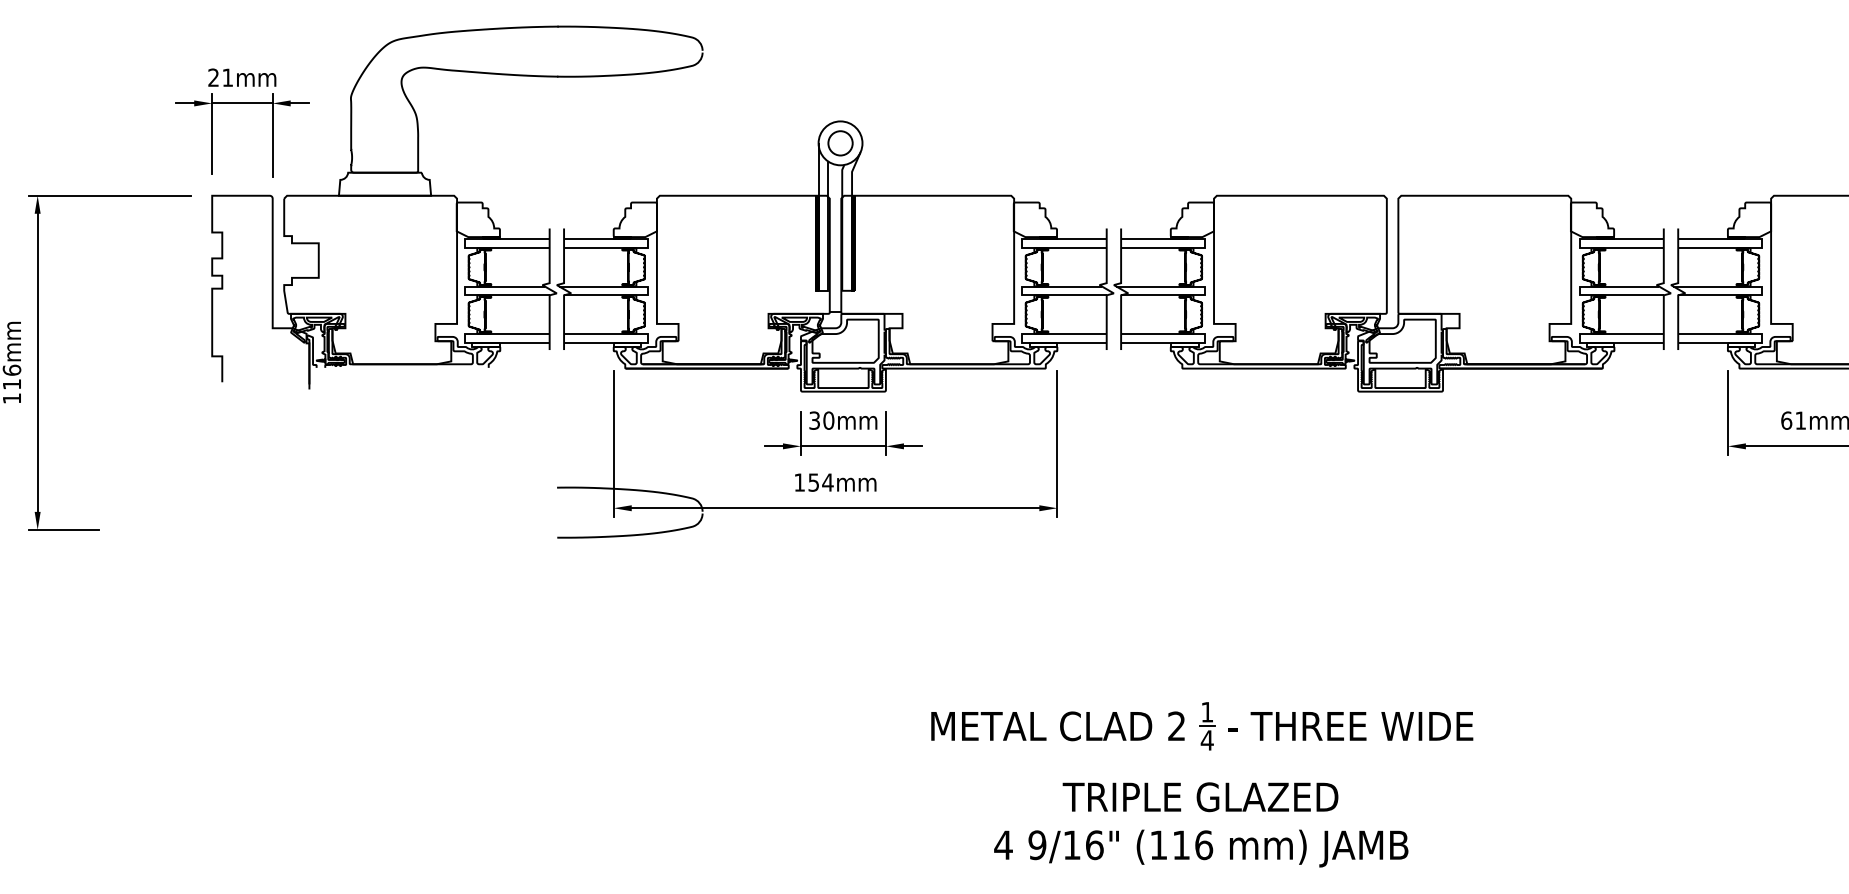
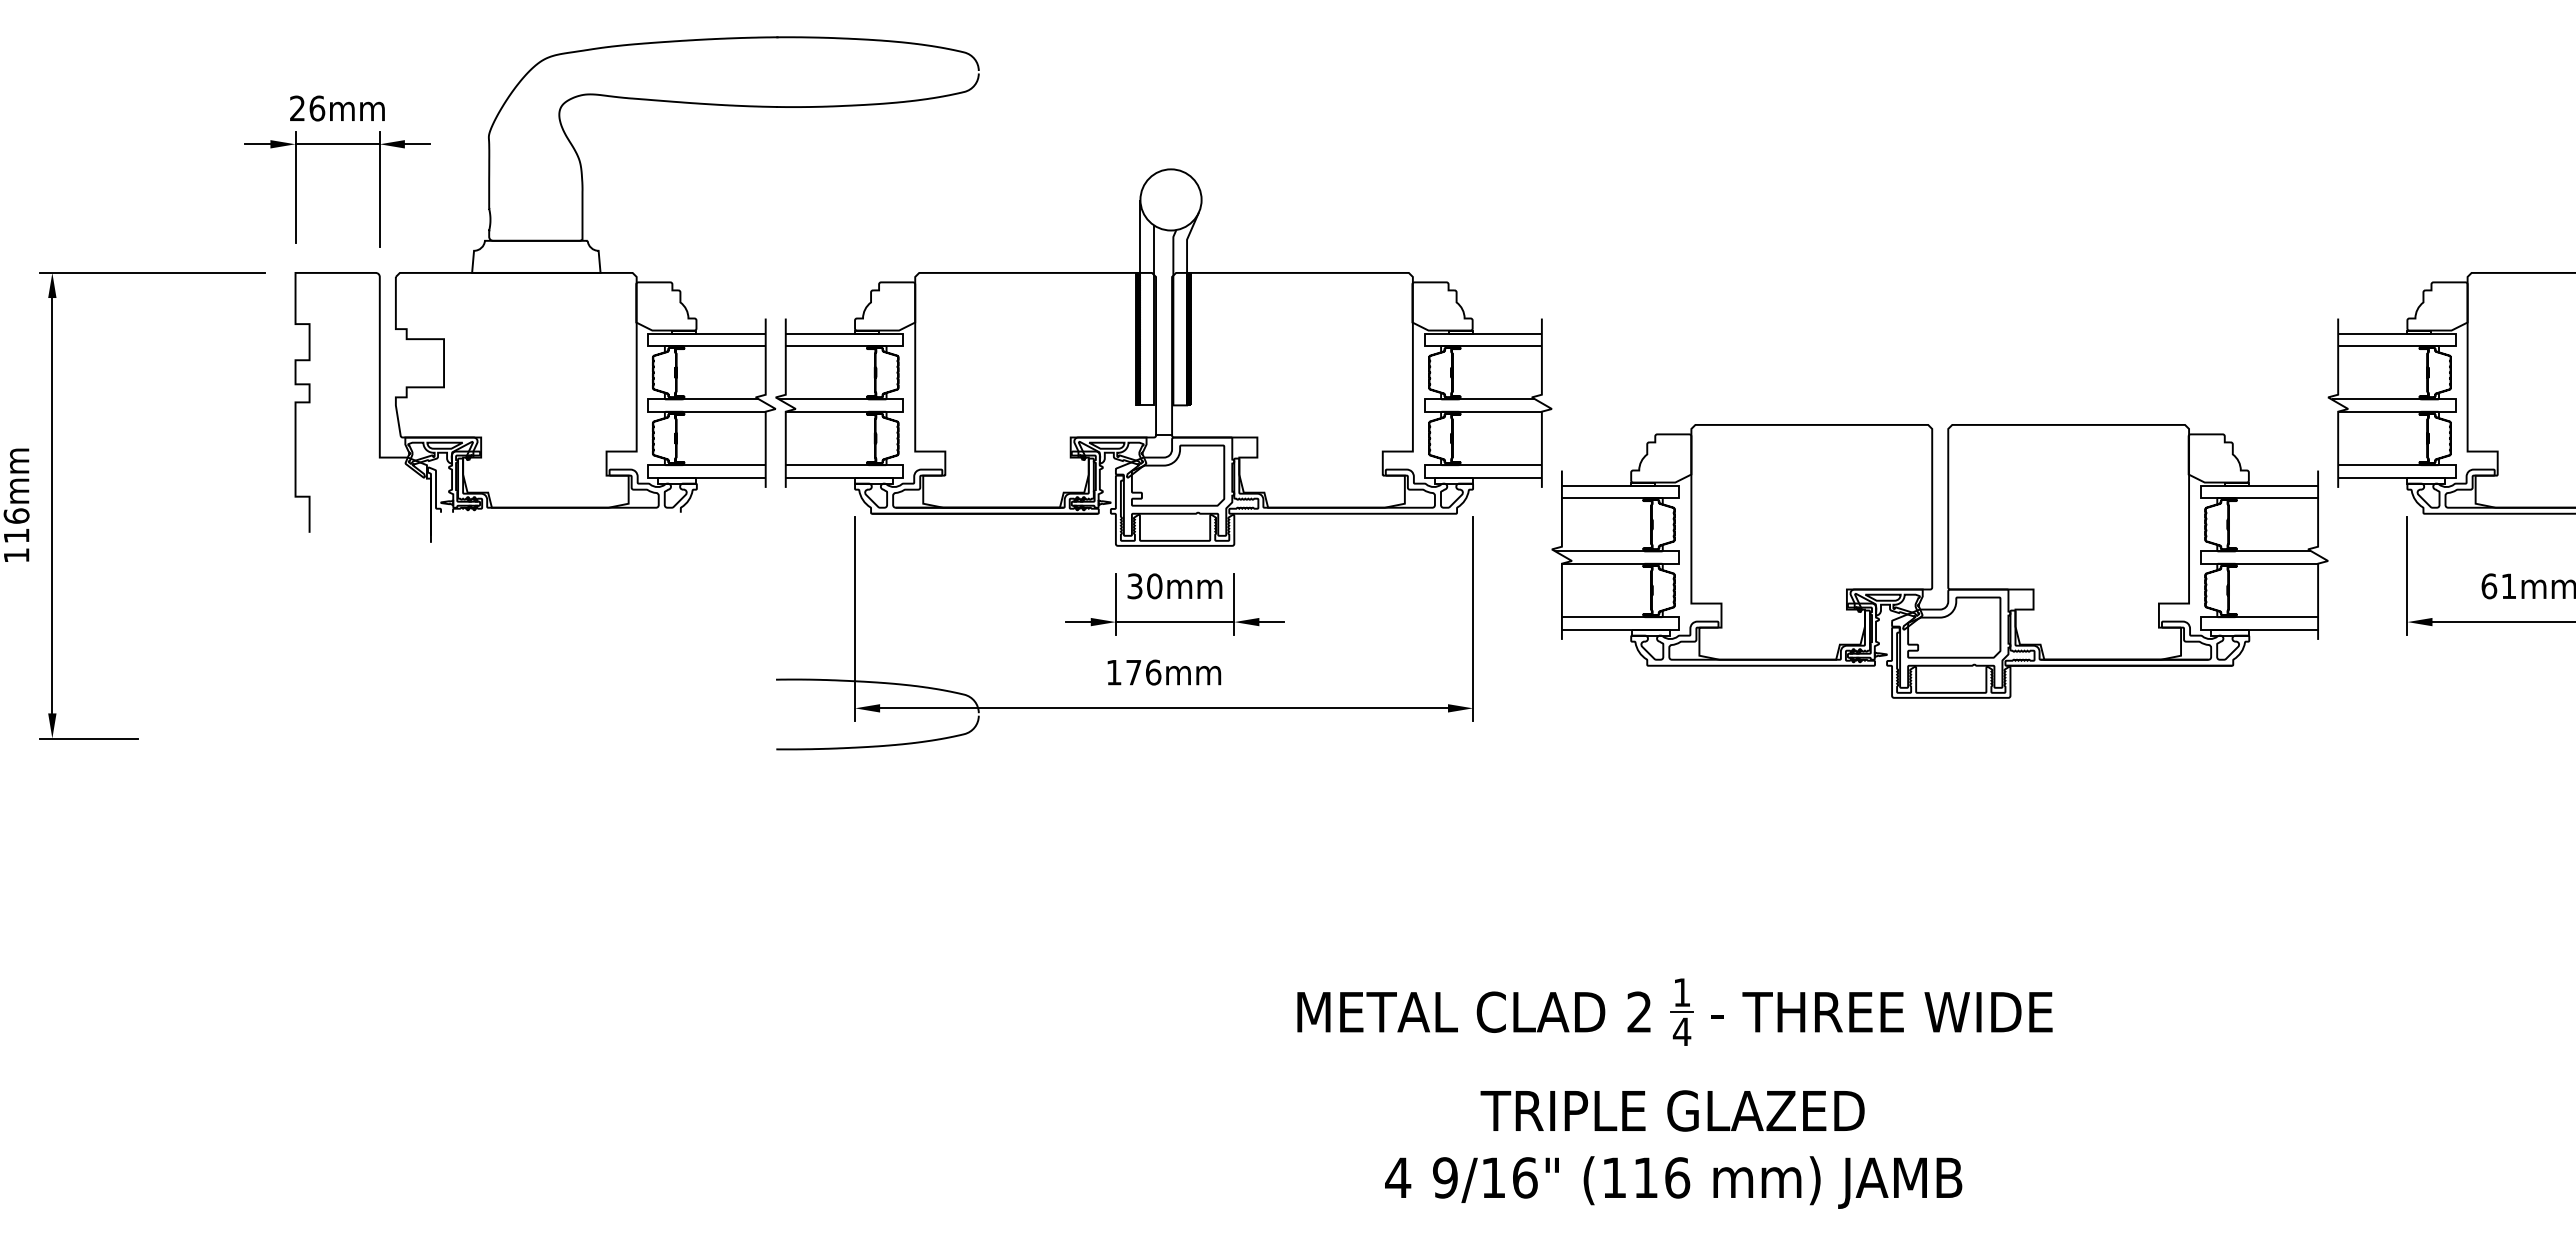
text: (227, 77) -> (317, 108), 21mm -> 26mm
circle: (840, 143) -> (1170, 199), removed
part: (1392, 293) -> (1939, 561), moved
text: (820, 482) -> (1143, 672), 154mm -> 176mm

